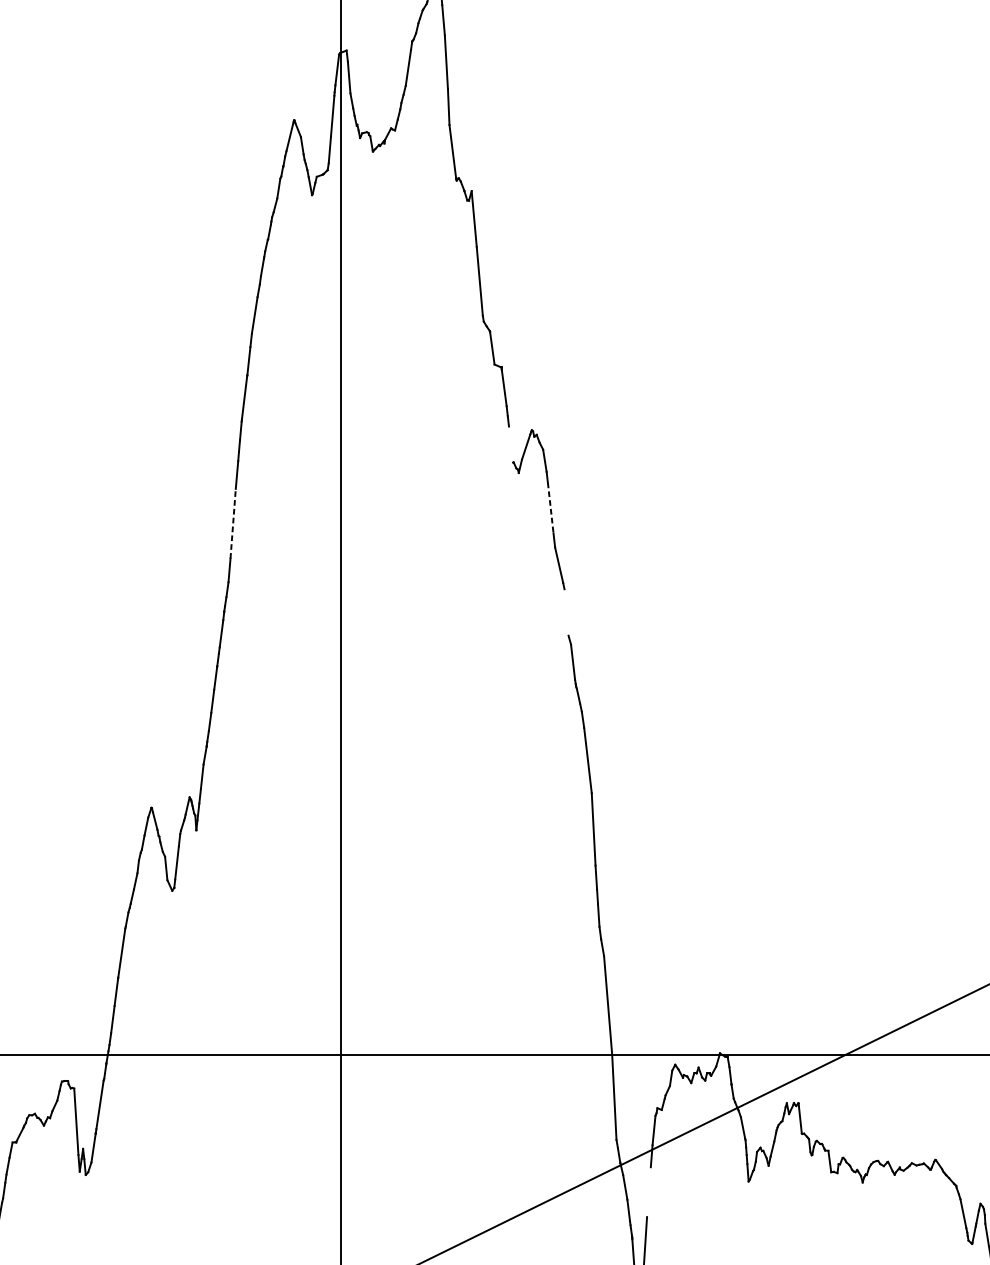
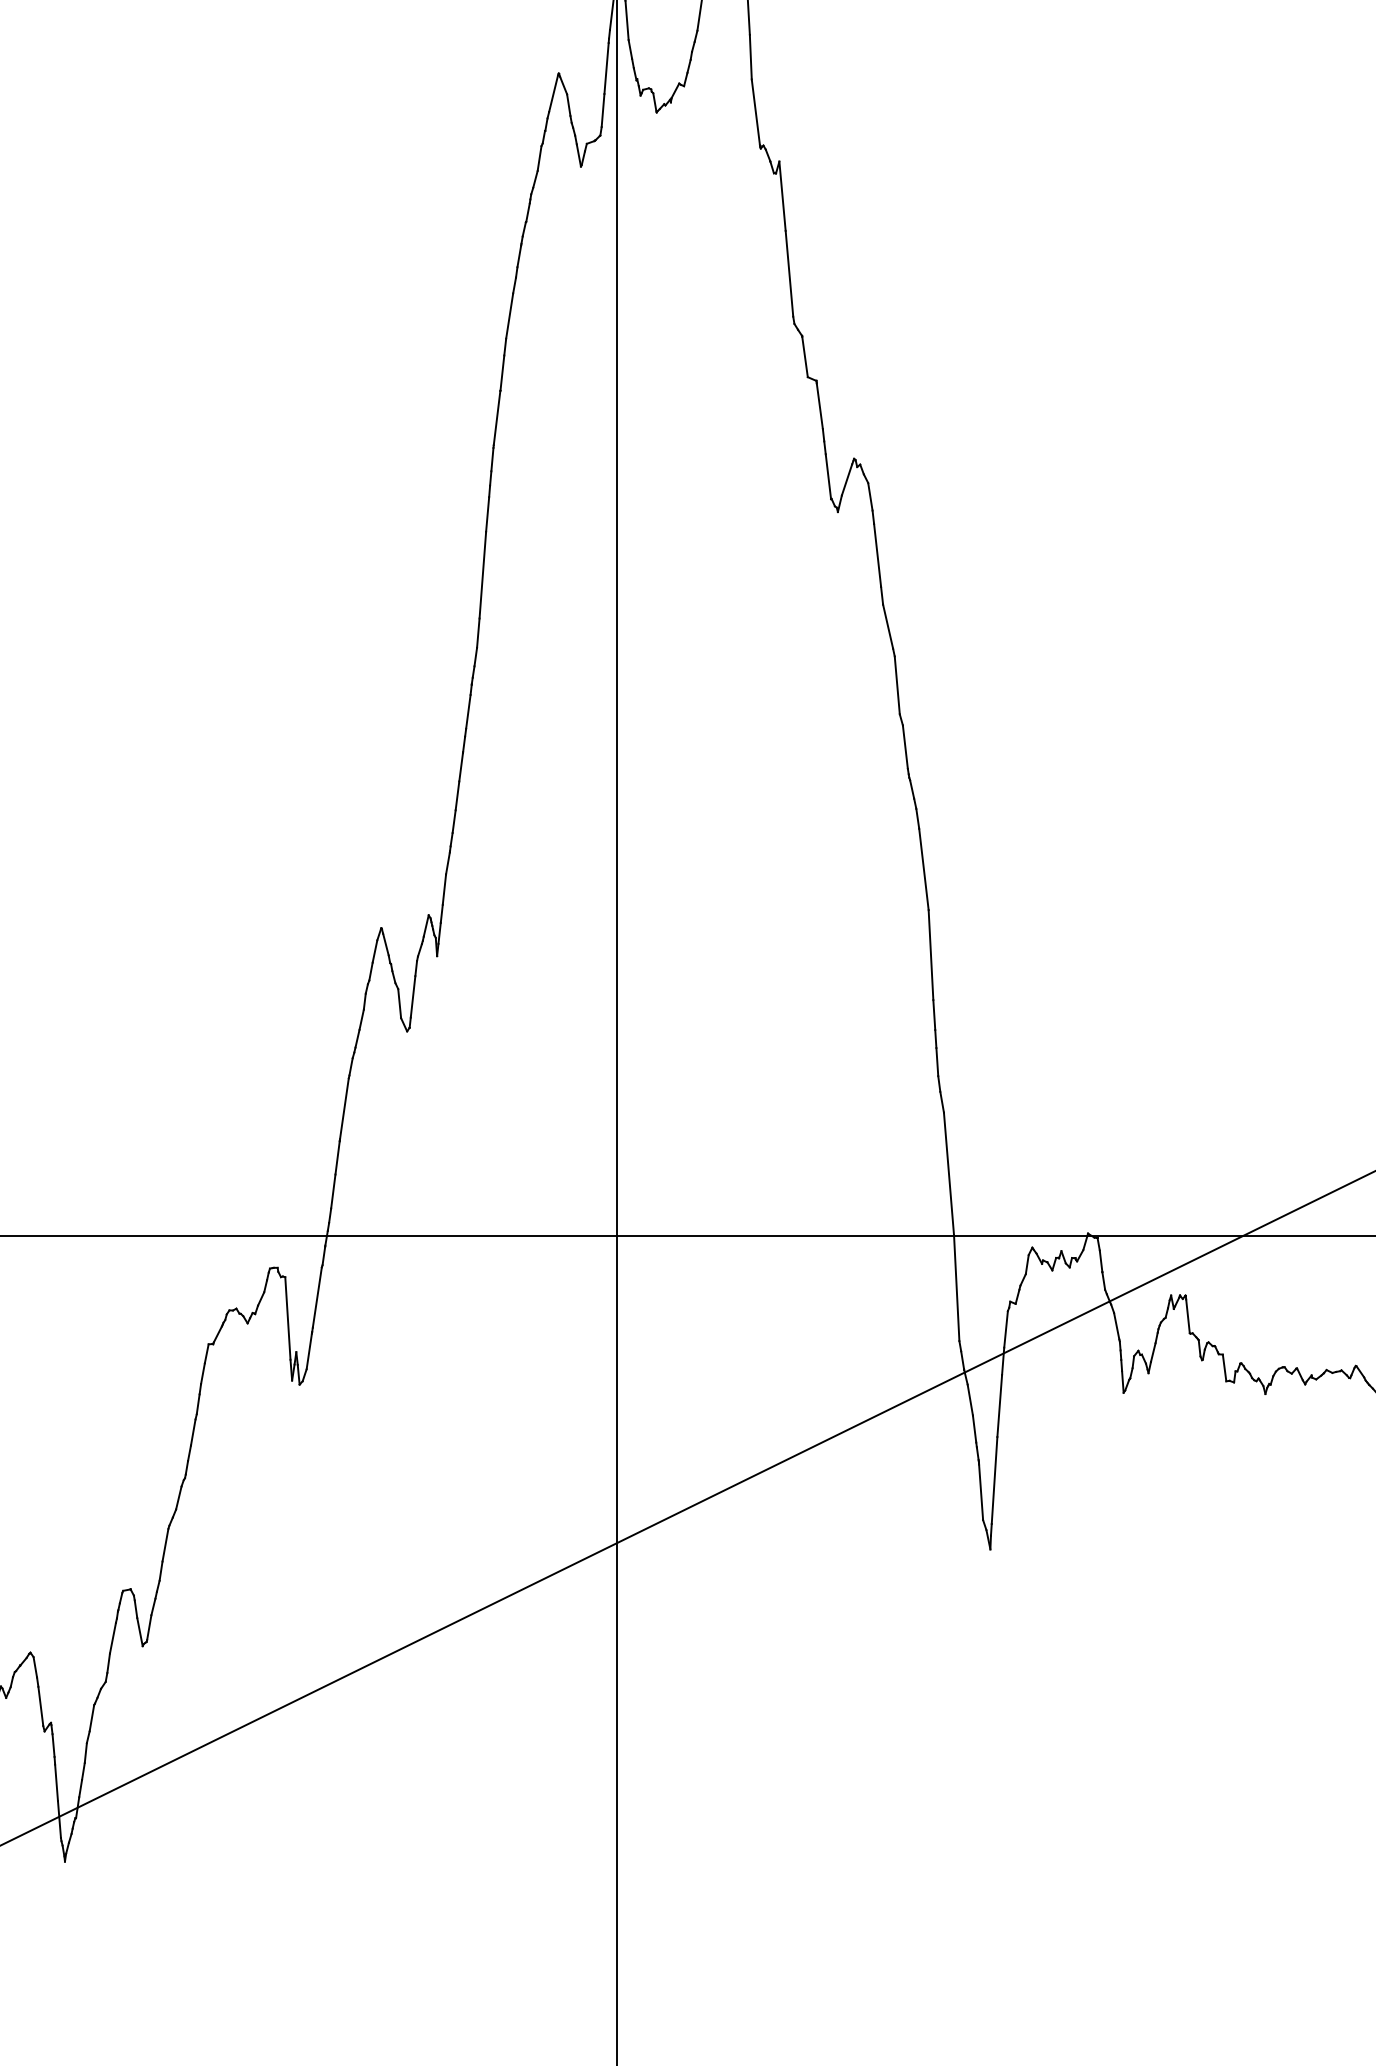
line: (511, 444) -> (828, 476), added
line: (550, 507) -> (877, 555), dashed -> solid
line: (232, 523) -> (482, 574), dashed -> solid
line: (565, 612) -> (896, 685), added
line: (648, 1192) -> (999, 1406), added

